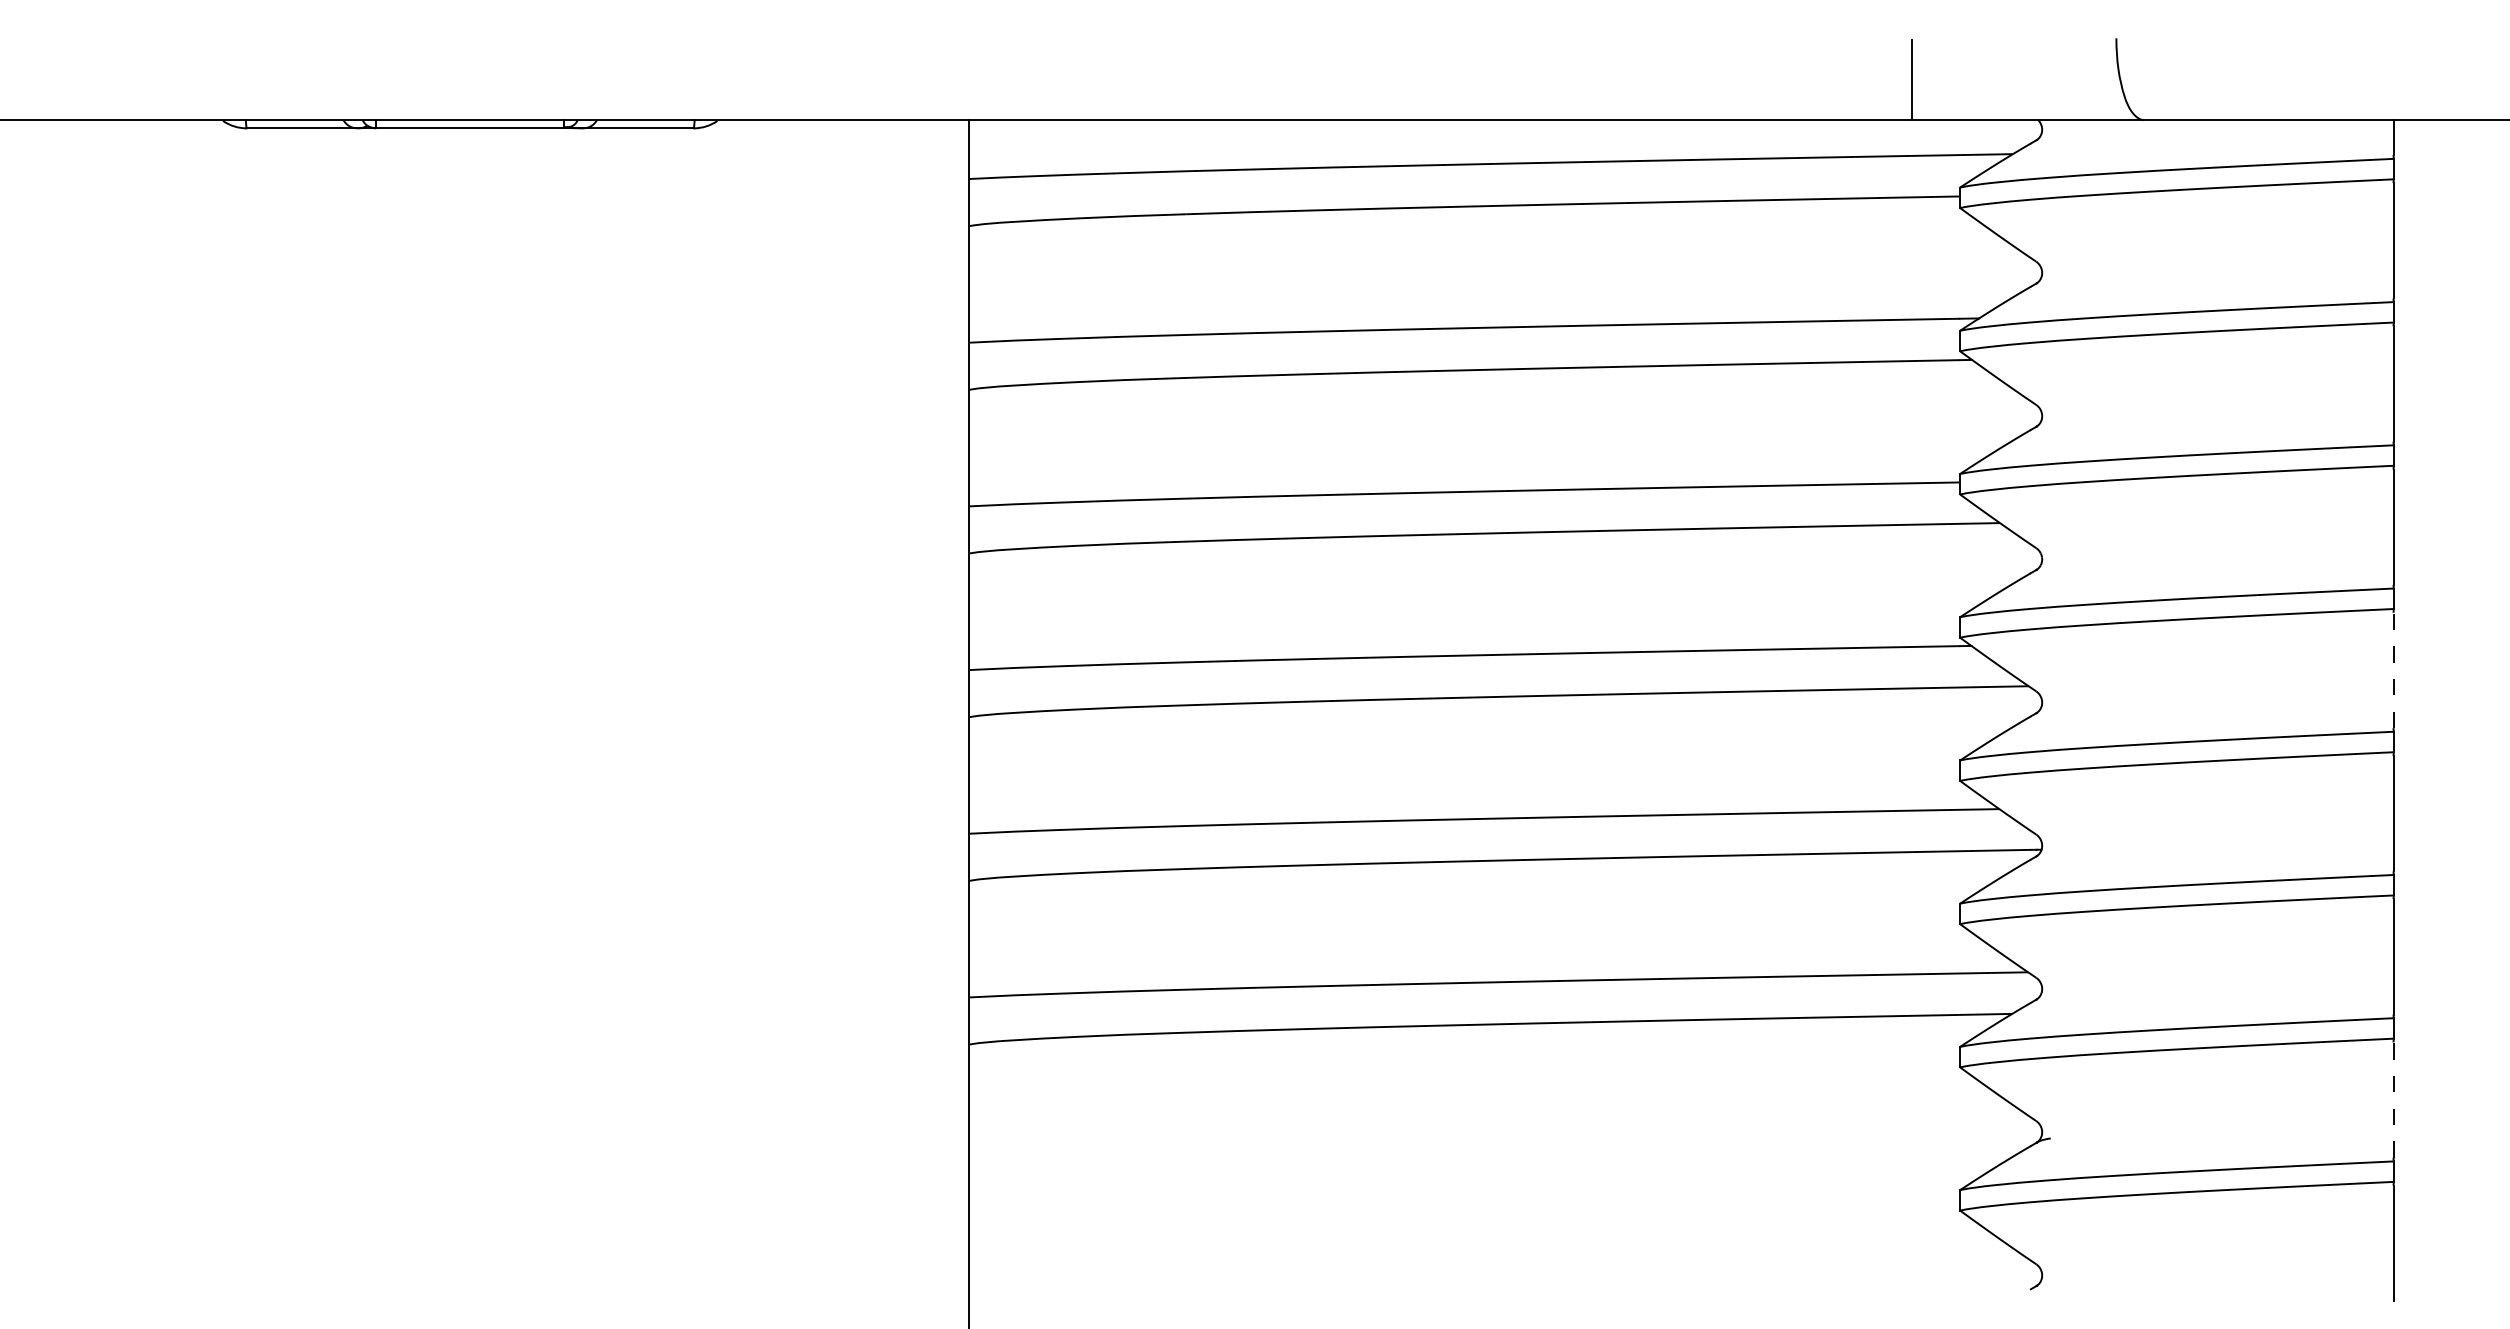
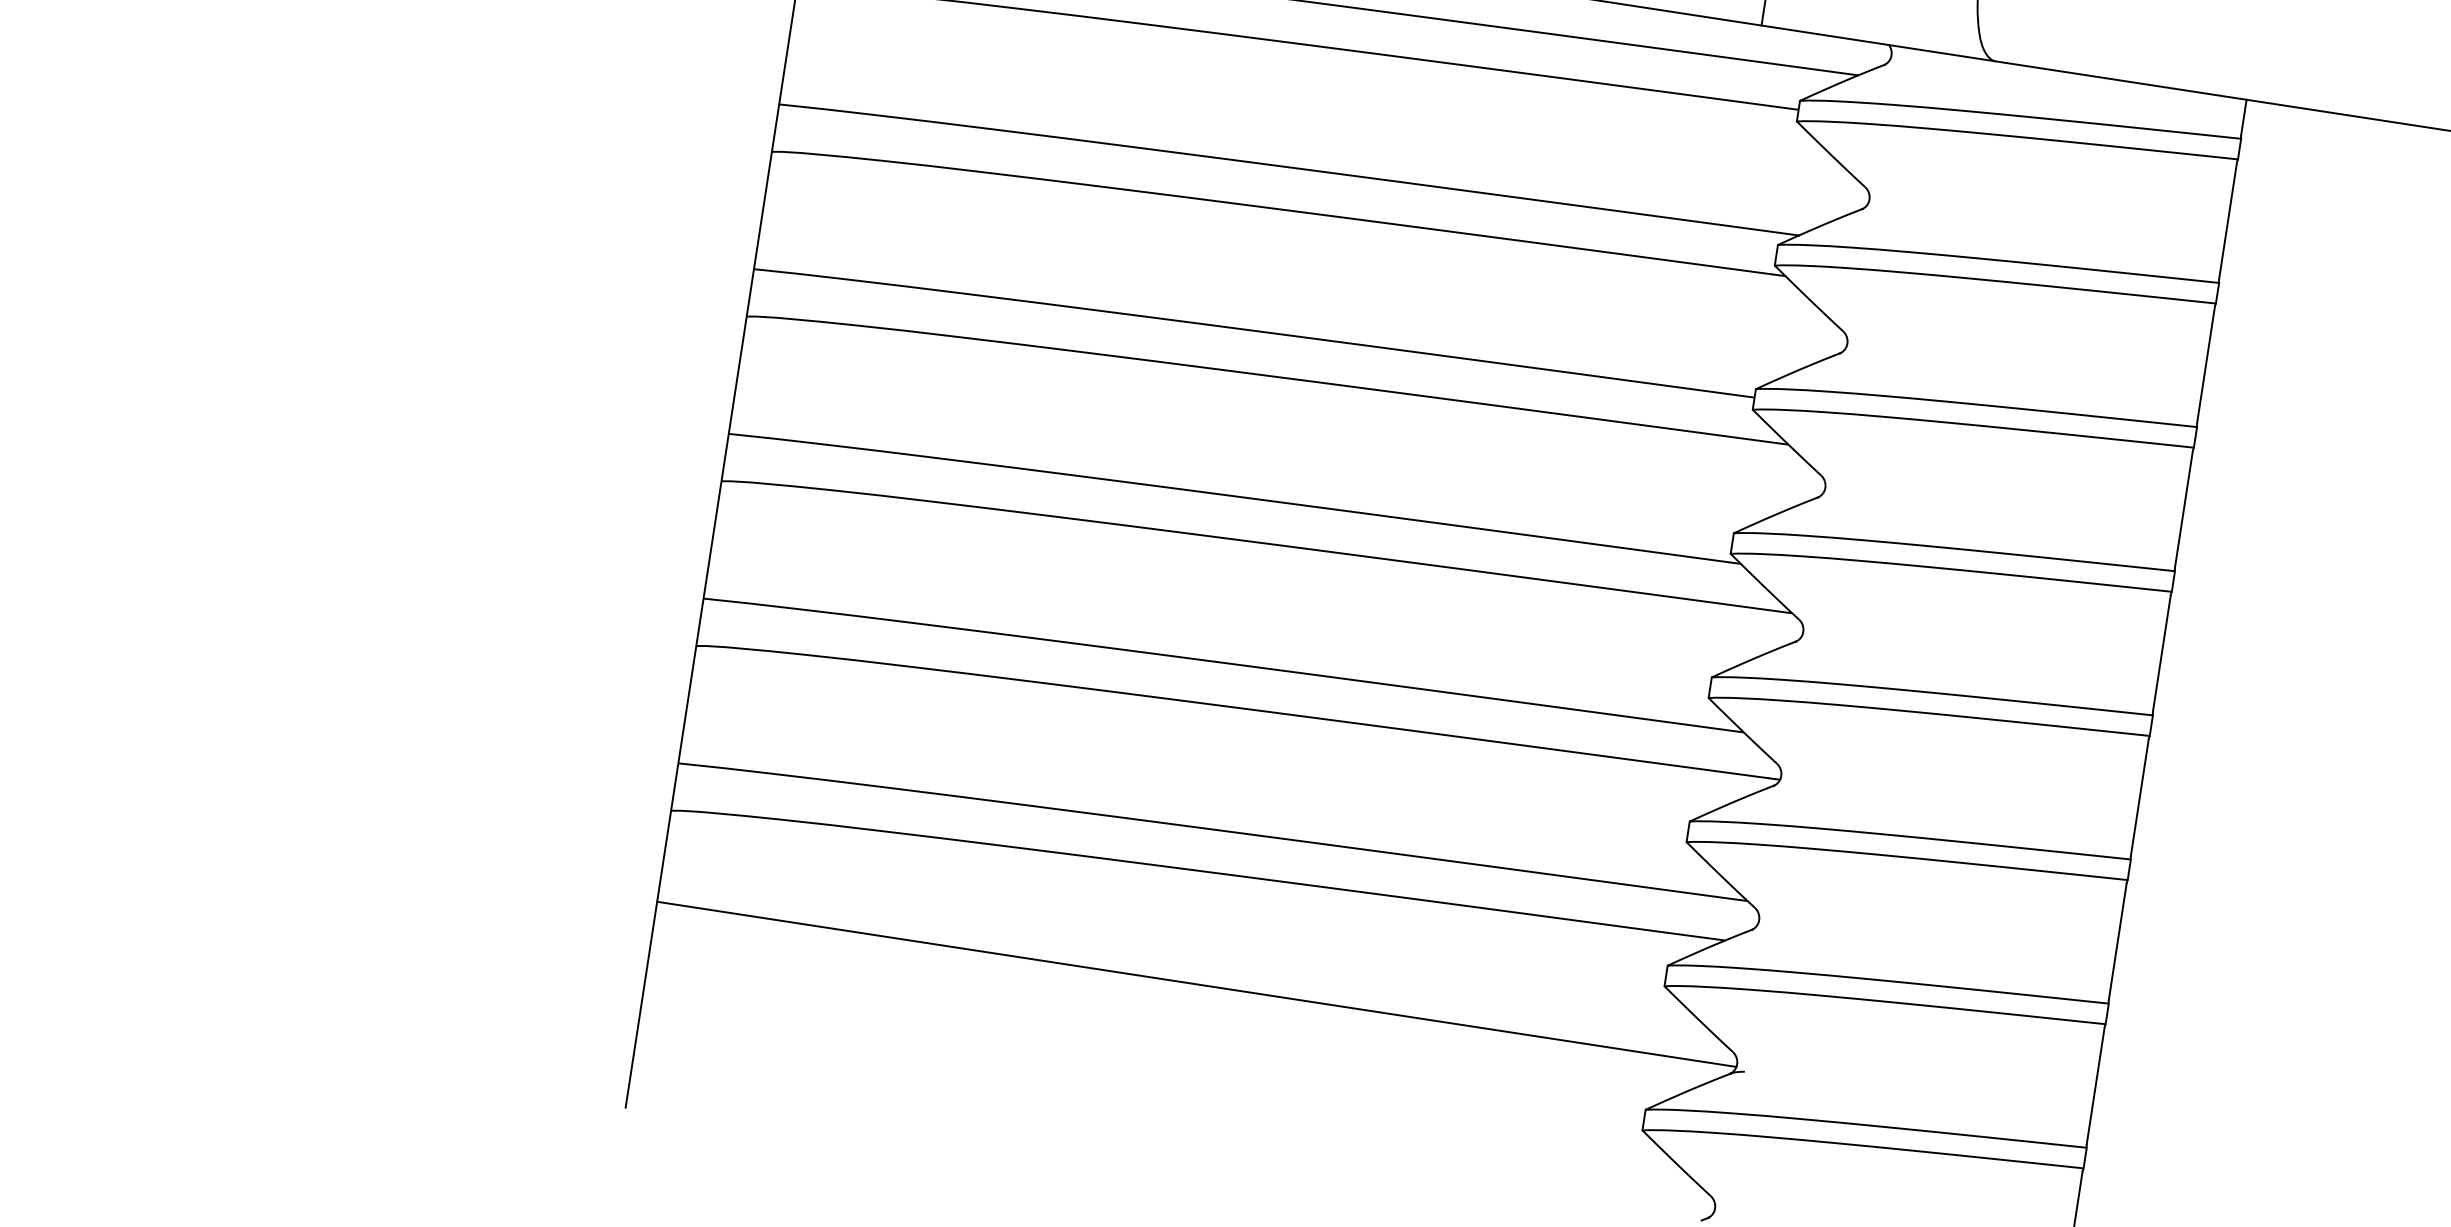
line: (2393, 670) -> (2161, 653), dashed -> solid
line: (2393, 1100) -> (2095, 1086), dashed -> solid
line: (1505, 1134) -> (1196, 983), added

